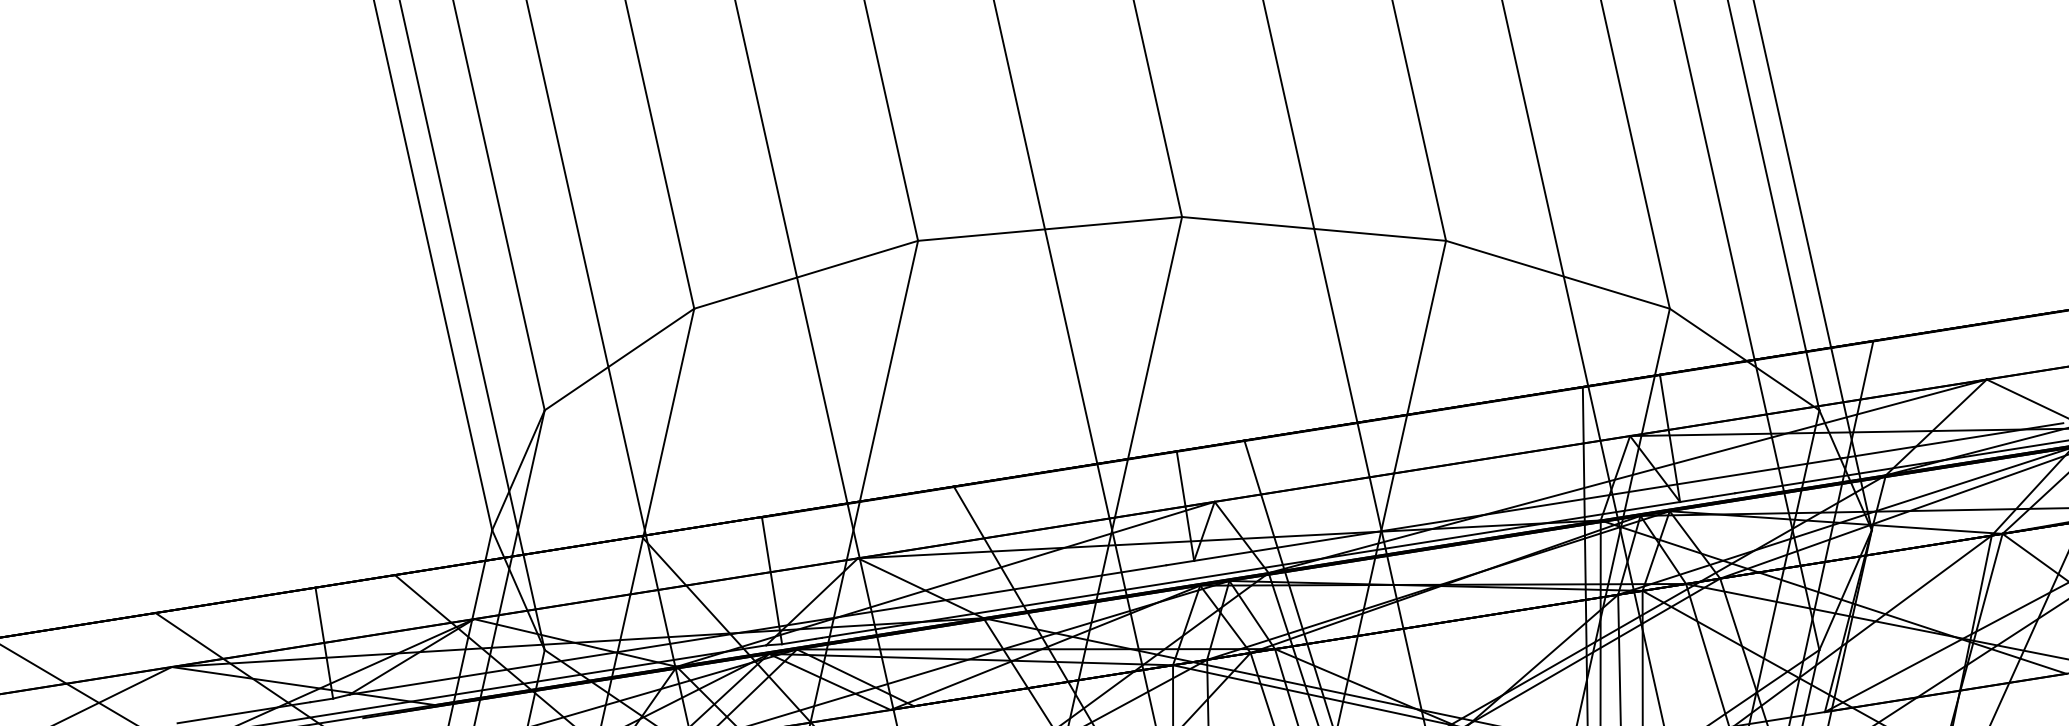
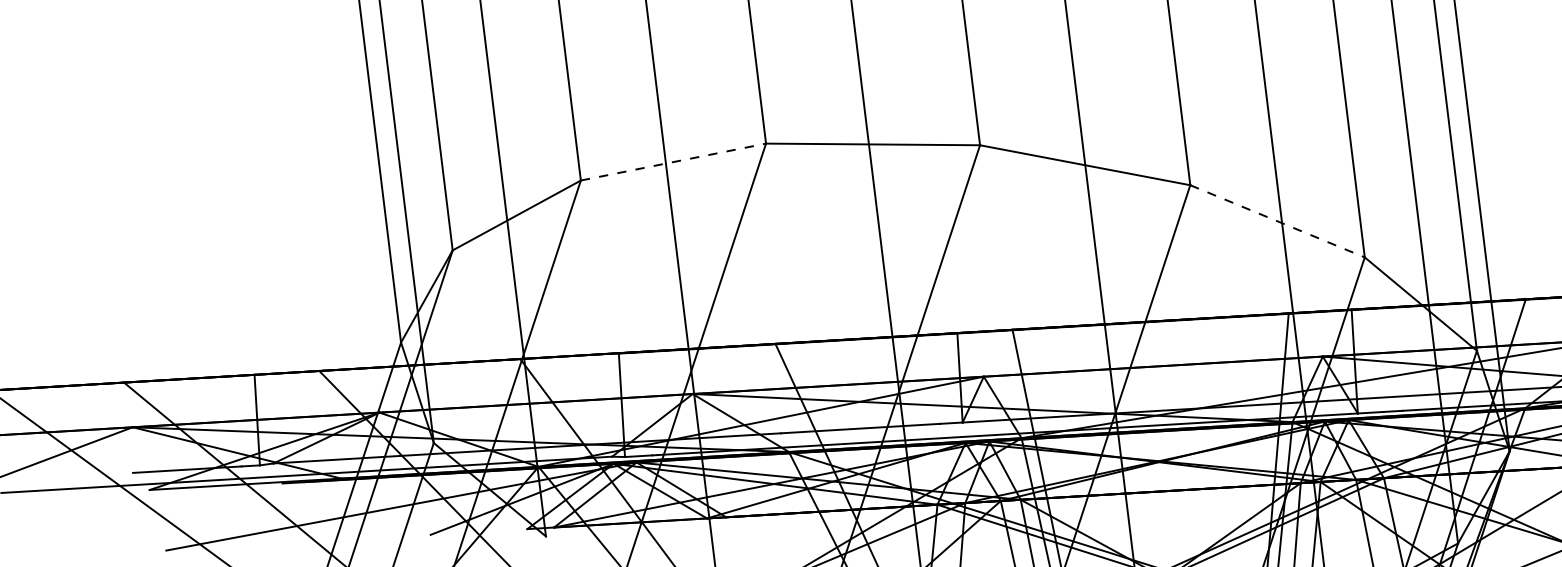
line: (806, 274) -> (673, 161), solid -> dashed
line: (1557, 274) -> (1277, 221), solid -> dashed

